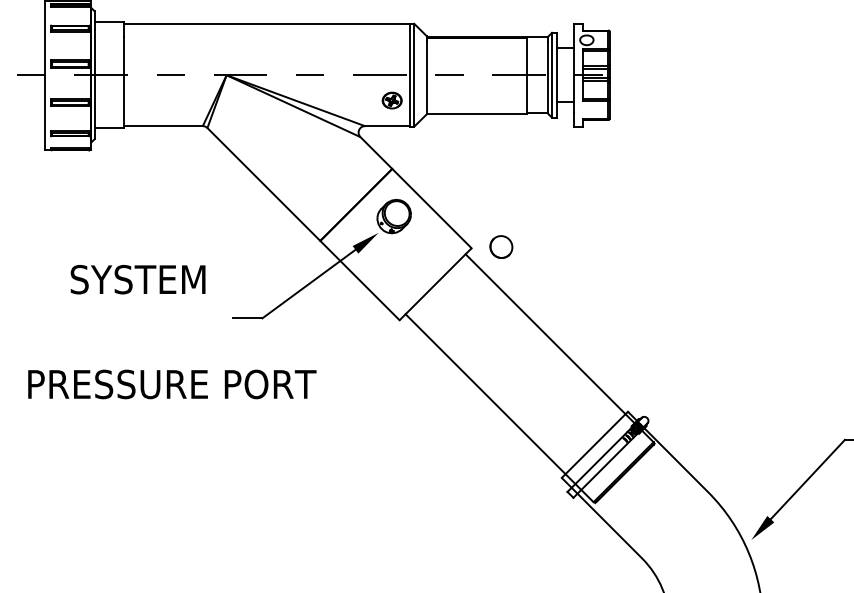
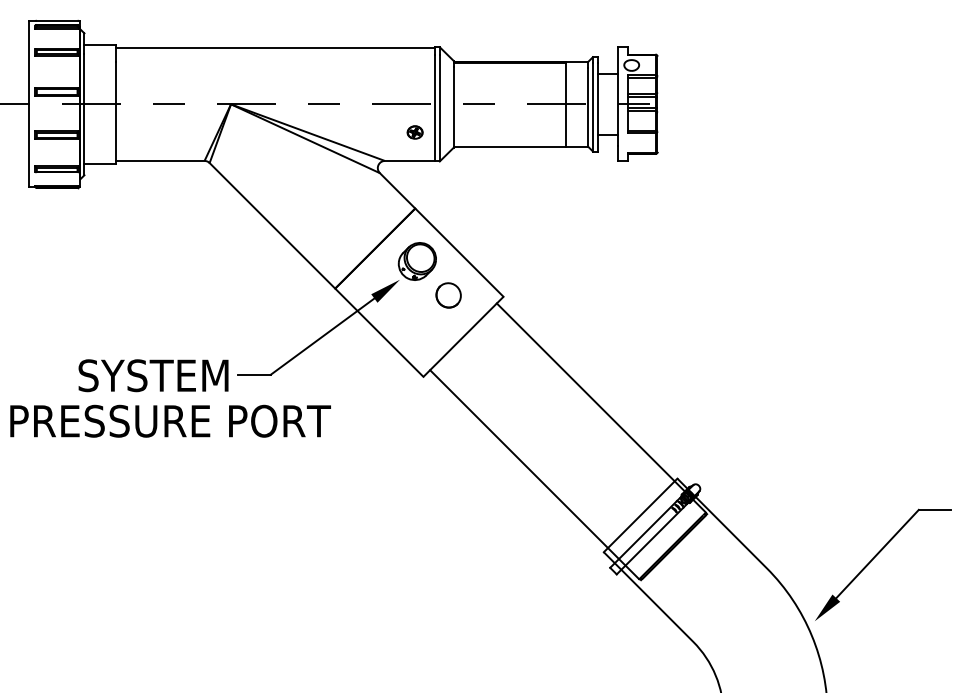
part: (391, 100) -> (414, 132), size x0.71
part: (501, 247) -> (448, 295), moved
text: (138, 279) -> (153, 375), moved
text: (172, 383) -> (170, 420), moved

